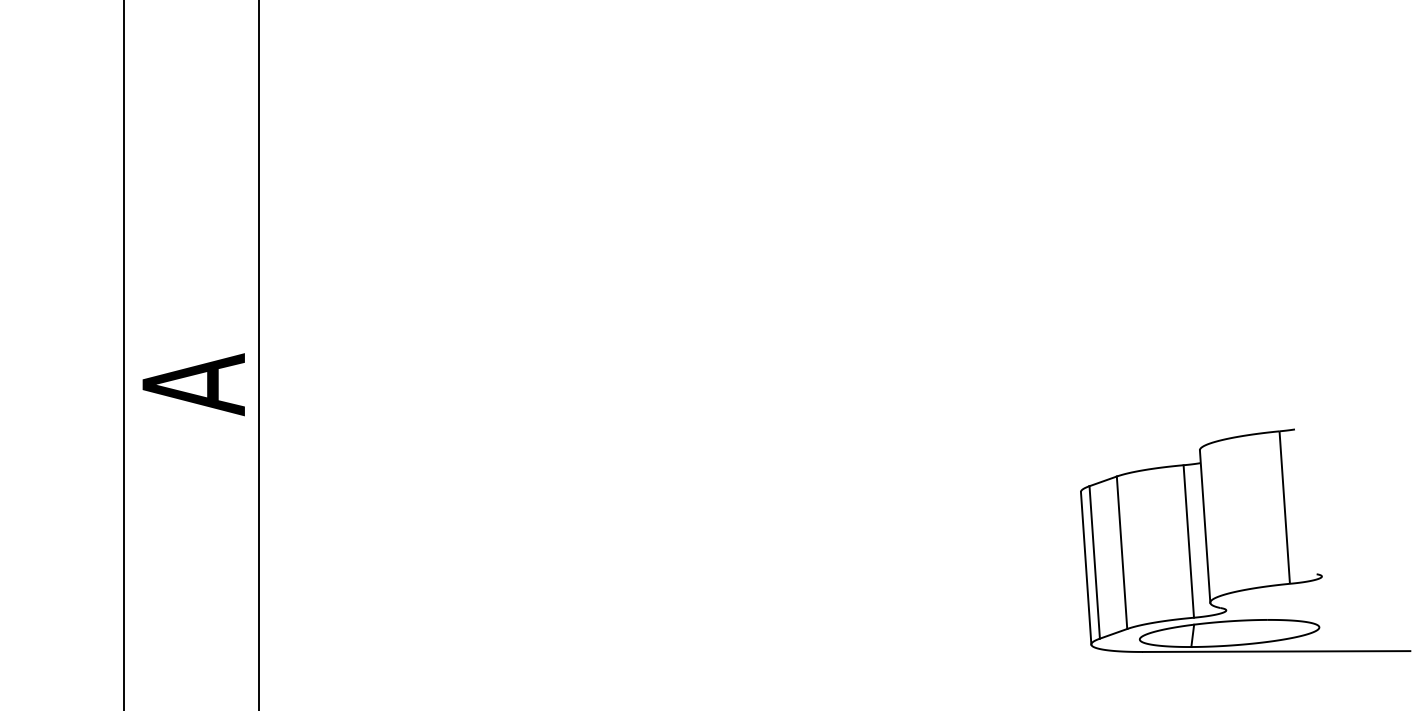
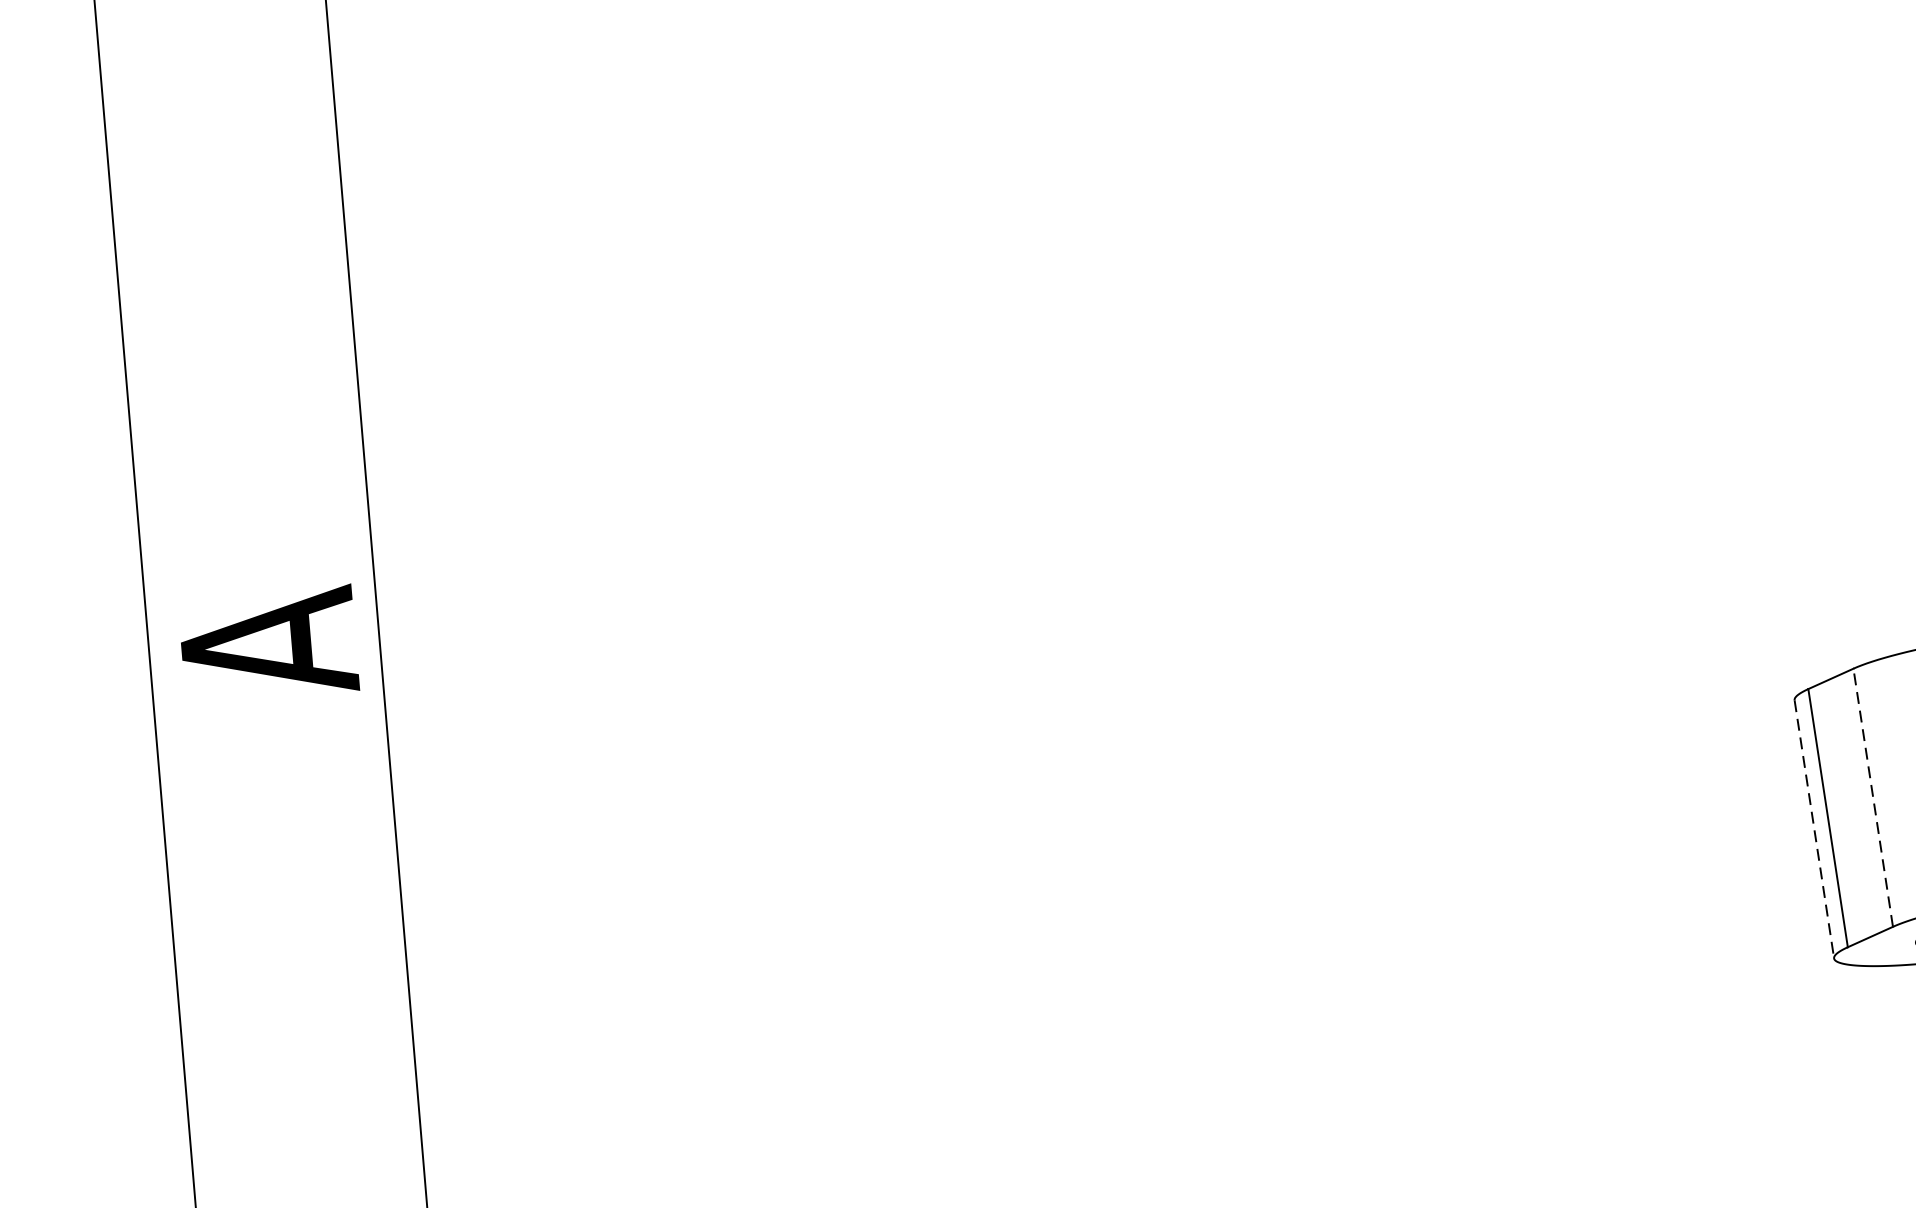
line: (1122, 552) -> (1873, 797), solid -> dashed
line: (1086, 568) -> (1814, 829), solid -> dashed

